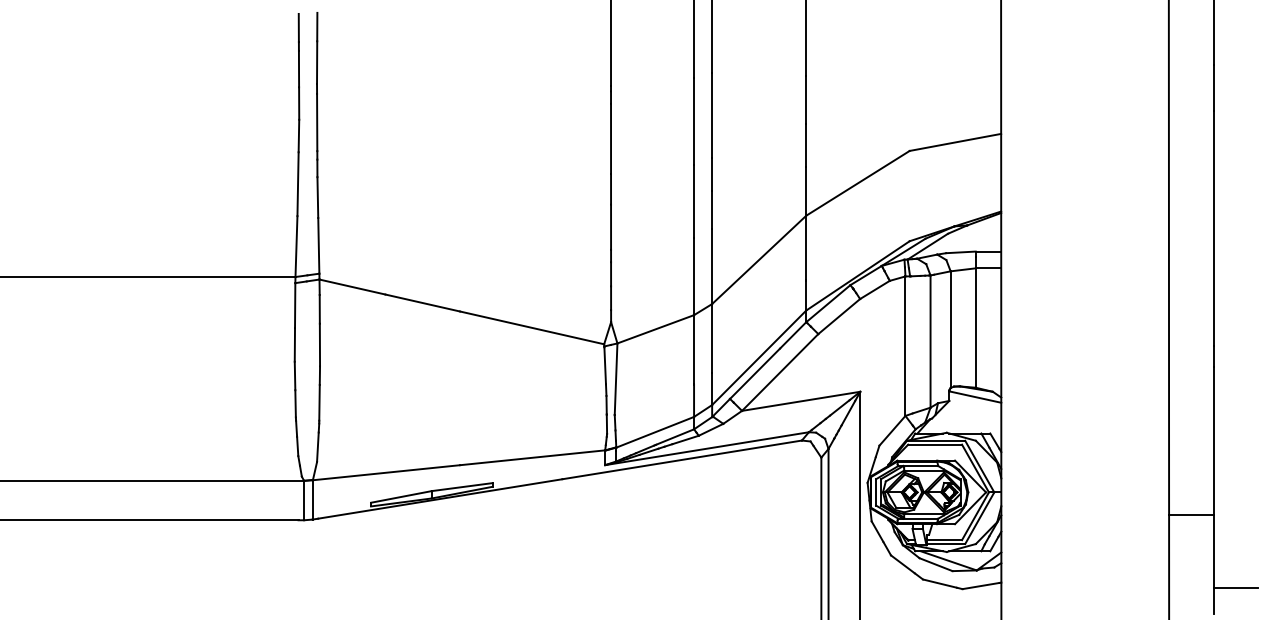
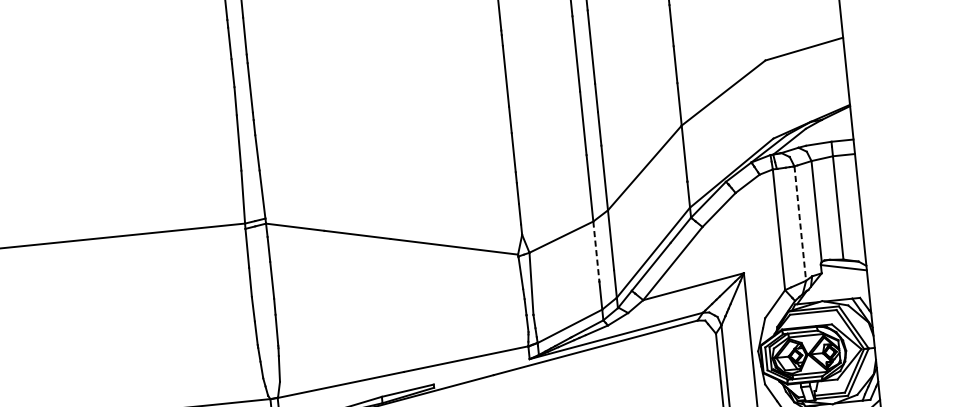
line: (930, 342) -> (800, 224), solid -> dashed
line: (694, 349) -> (596, 251), solid -> dashed

